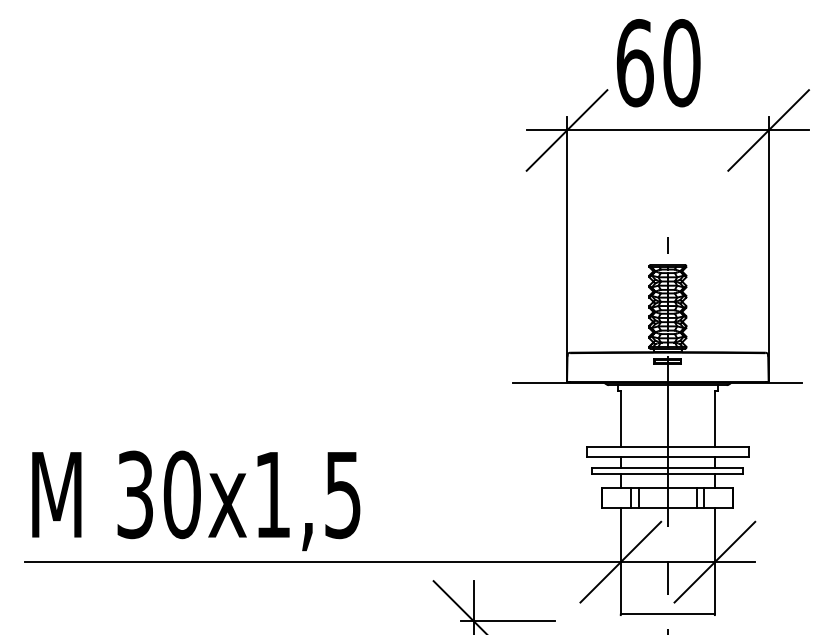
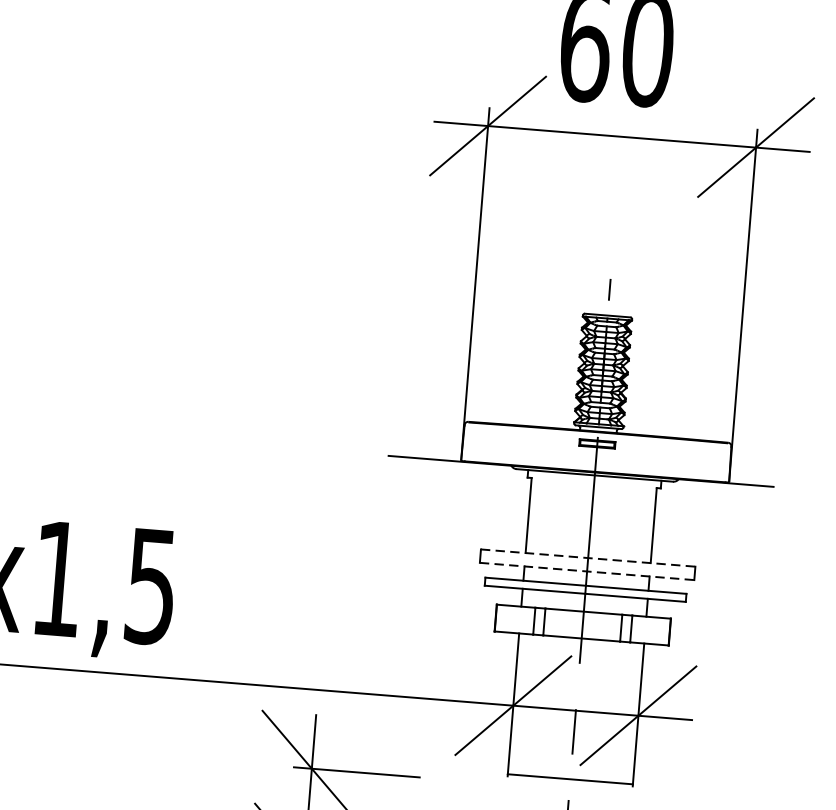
line: (667, 447) -> (587, 558), solid -> dashed
line: (667, 457) -> (586, 571), solid -> dashed

